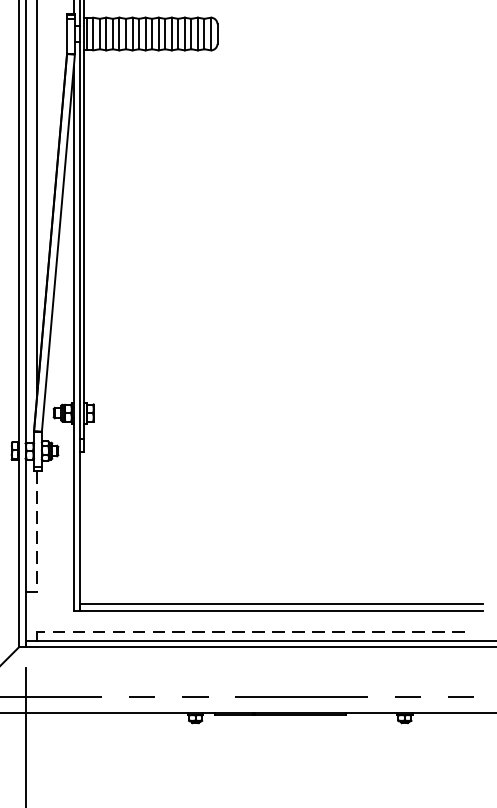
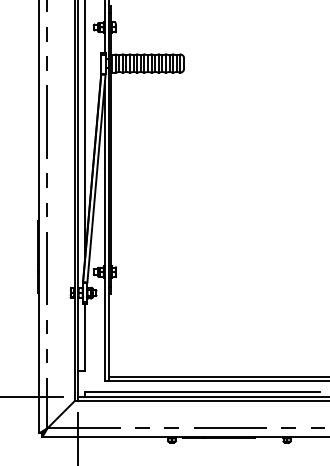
line: (36, 531) -> (84, 337), dashed -> solid
line: (251, 631) -> (202, 392), dashed -> solid

